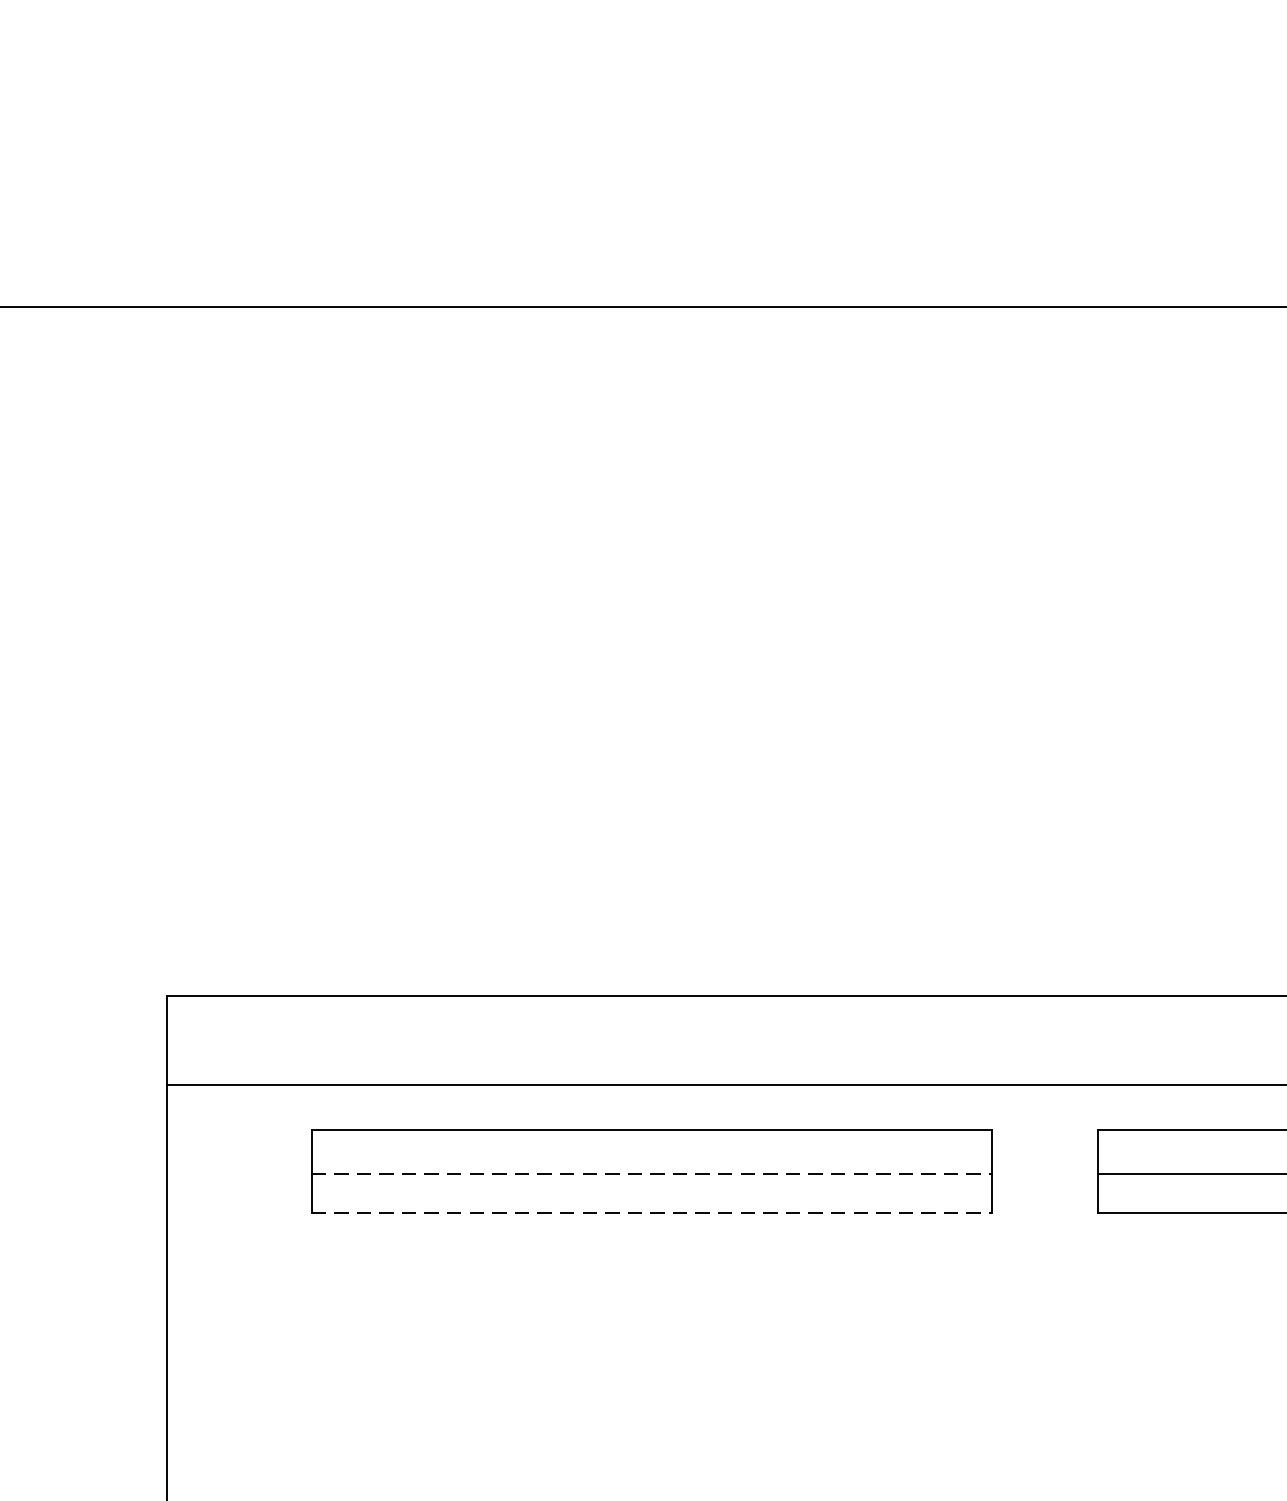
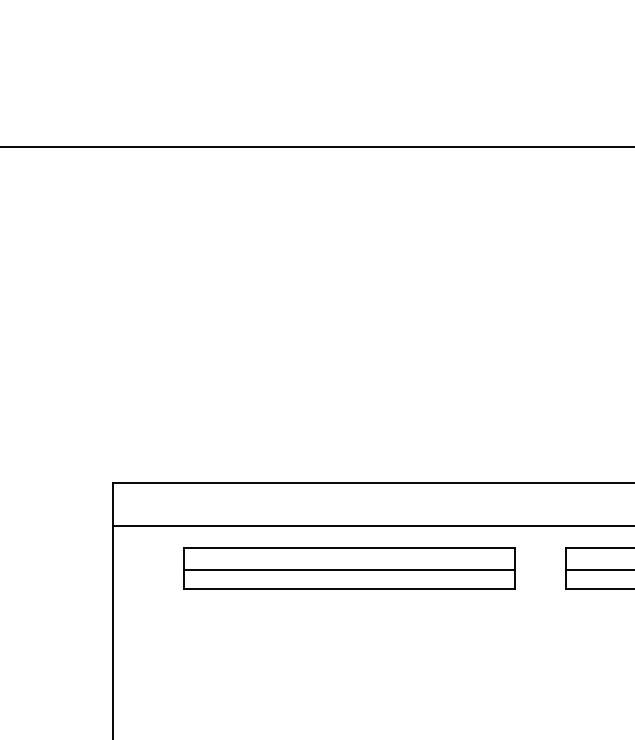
line: (652, 1173) -> (349, 569), dashed -> solid
line: (652, 1212) -> (349, 588), dashed -> solid

